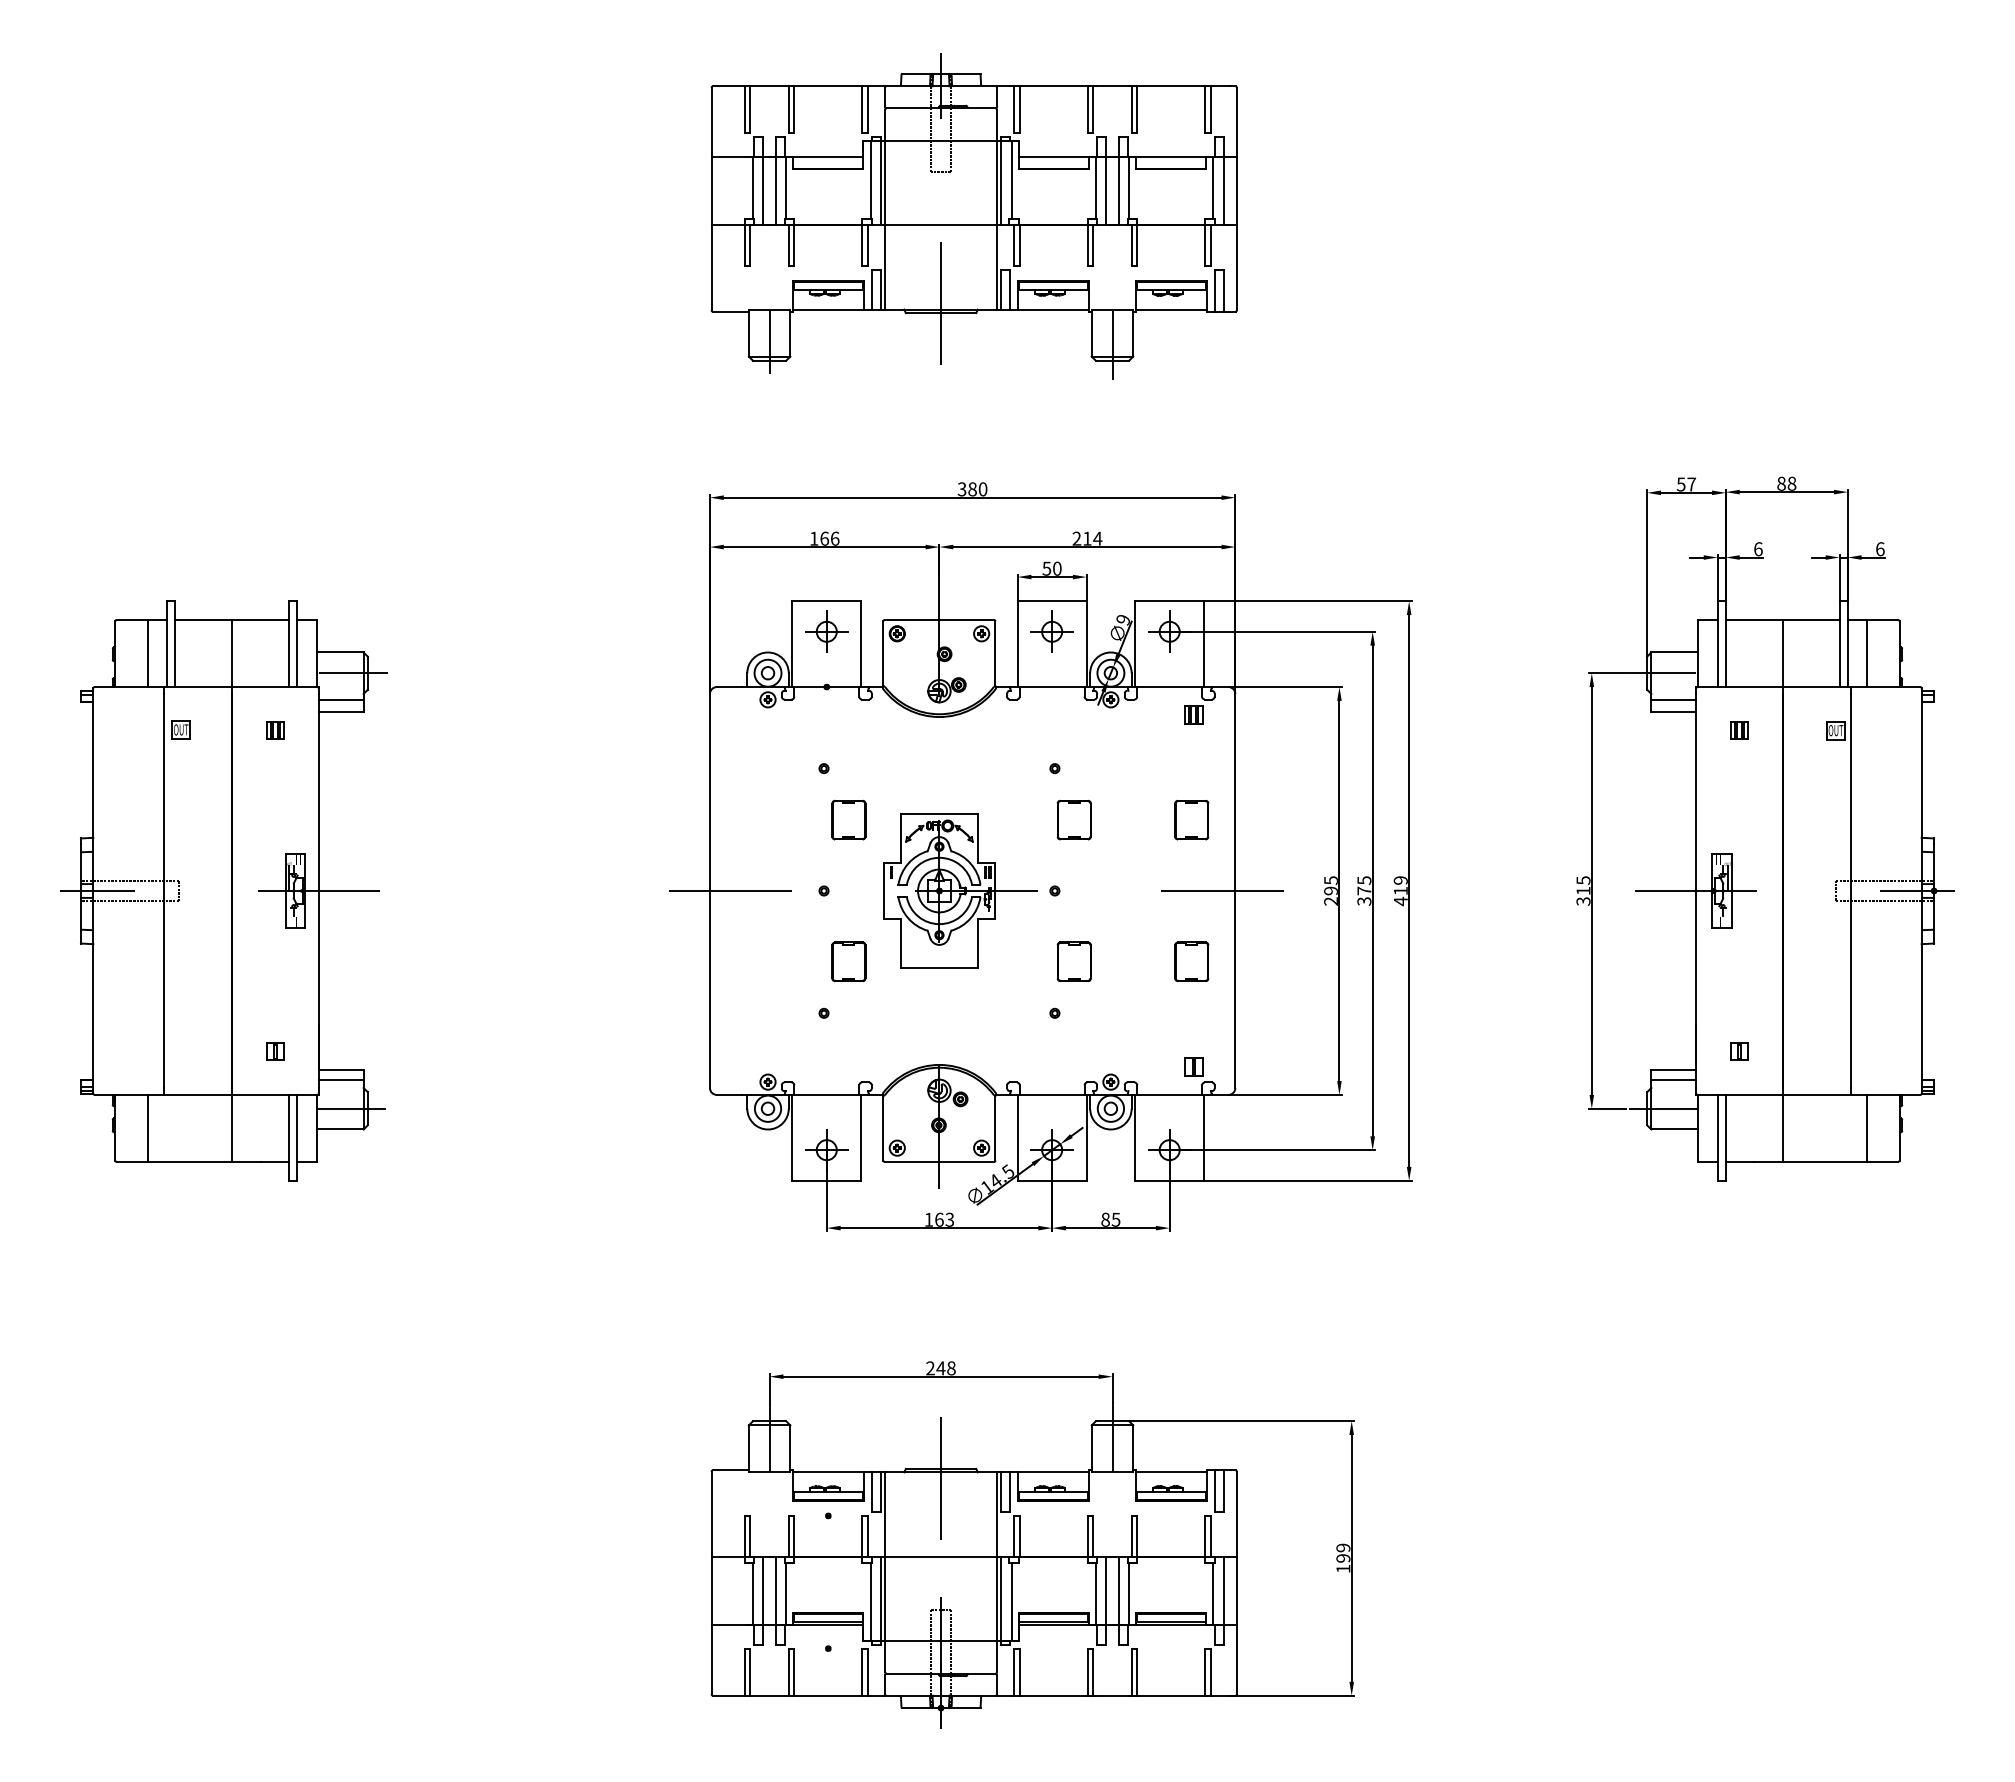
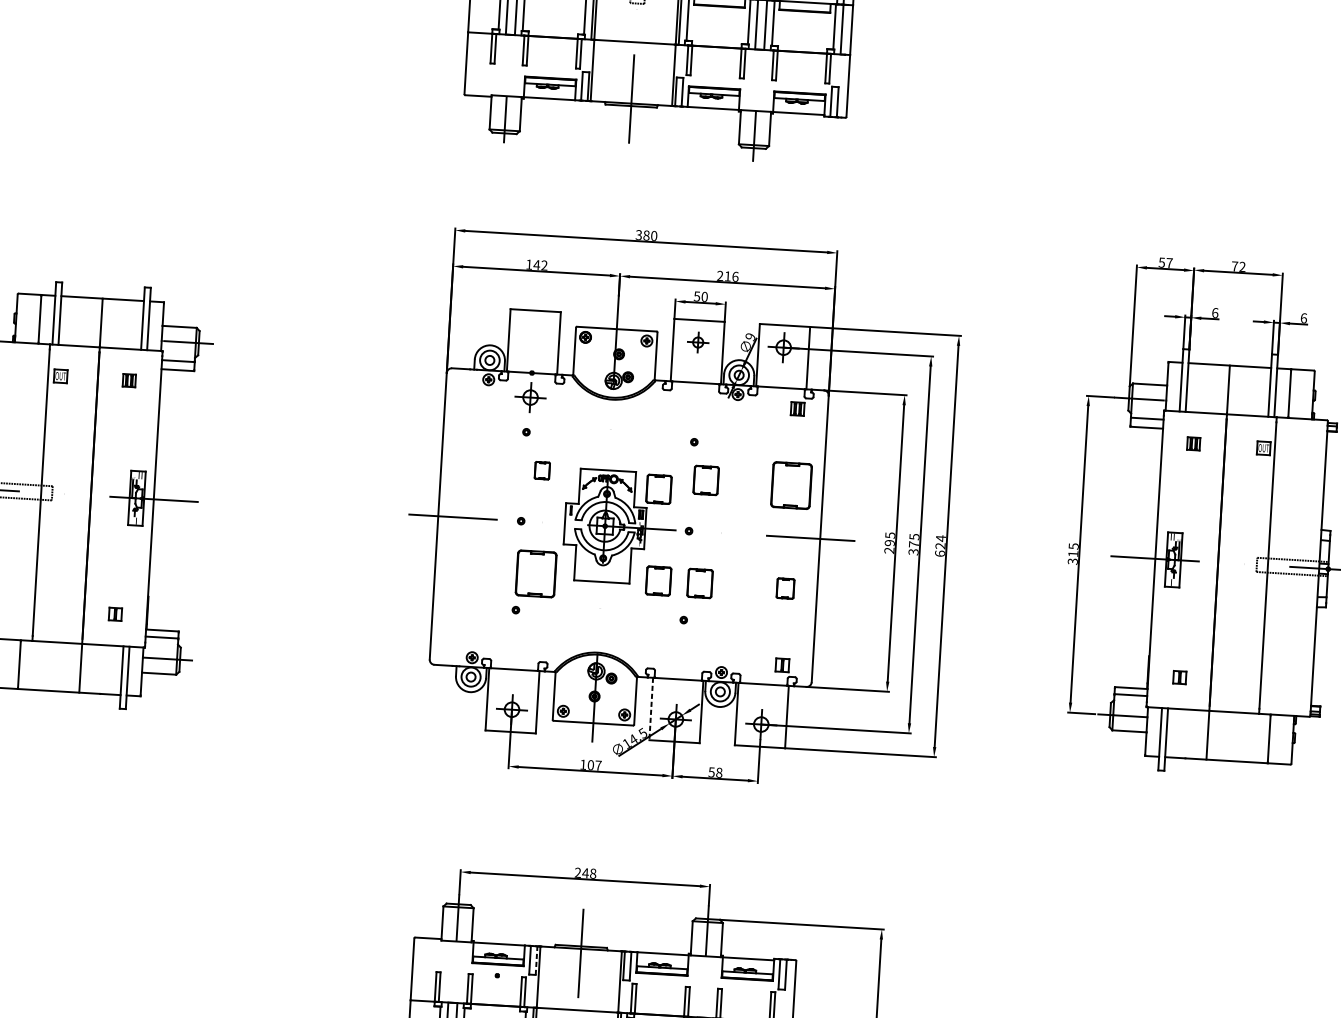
text: (1786, 483) -> (1238, 266), 88 -> 72
text: (829, 538) -> (540, 265), 166 -> 142
text: (1097, 538) -> (735, 276), 214 -> 216
part: (826, 631) -> (530, 397), moved
part: (1051, 631) -> (697, 342), size x0.7
part: (848, 819) -> (542, 470), size x0.6
part: (1191, 819) -> (791, 485), size x1.6
part: (1009, 835) -> (658, 488), added
text: (1400, 890) -> (940, 545), 419 -> 624
part: (848, 961) -> (535, 573), size x1.6
part: (1016, 961) -> (658, 580), added
part: (1191, 961) -> (785, 588), size x0.7
line: (1017, 1137) -> (651, 708), solid -> dashed
text: (944, 1219) -> (594, 765), 163 -> 107
text: (1110, 1219) -> (715, 772), 85 -> 58
line: (880, 1492) -> (536, 960), solid -> dashed

